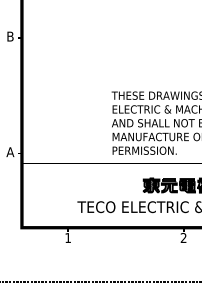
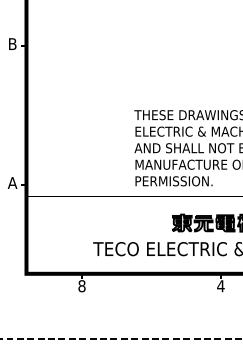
text: (183, 237) -> (220, 285), 2 -> 4
text: (68, 238) -> (82, 286), 1 -> 8

